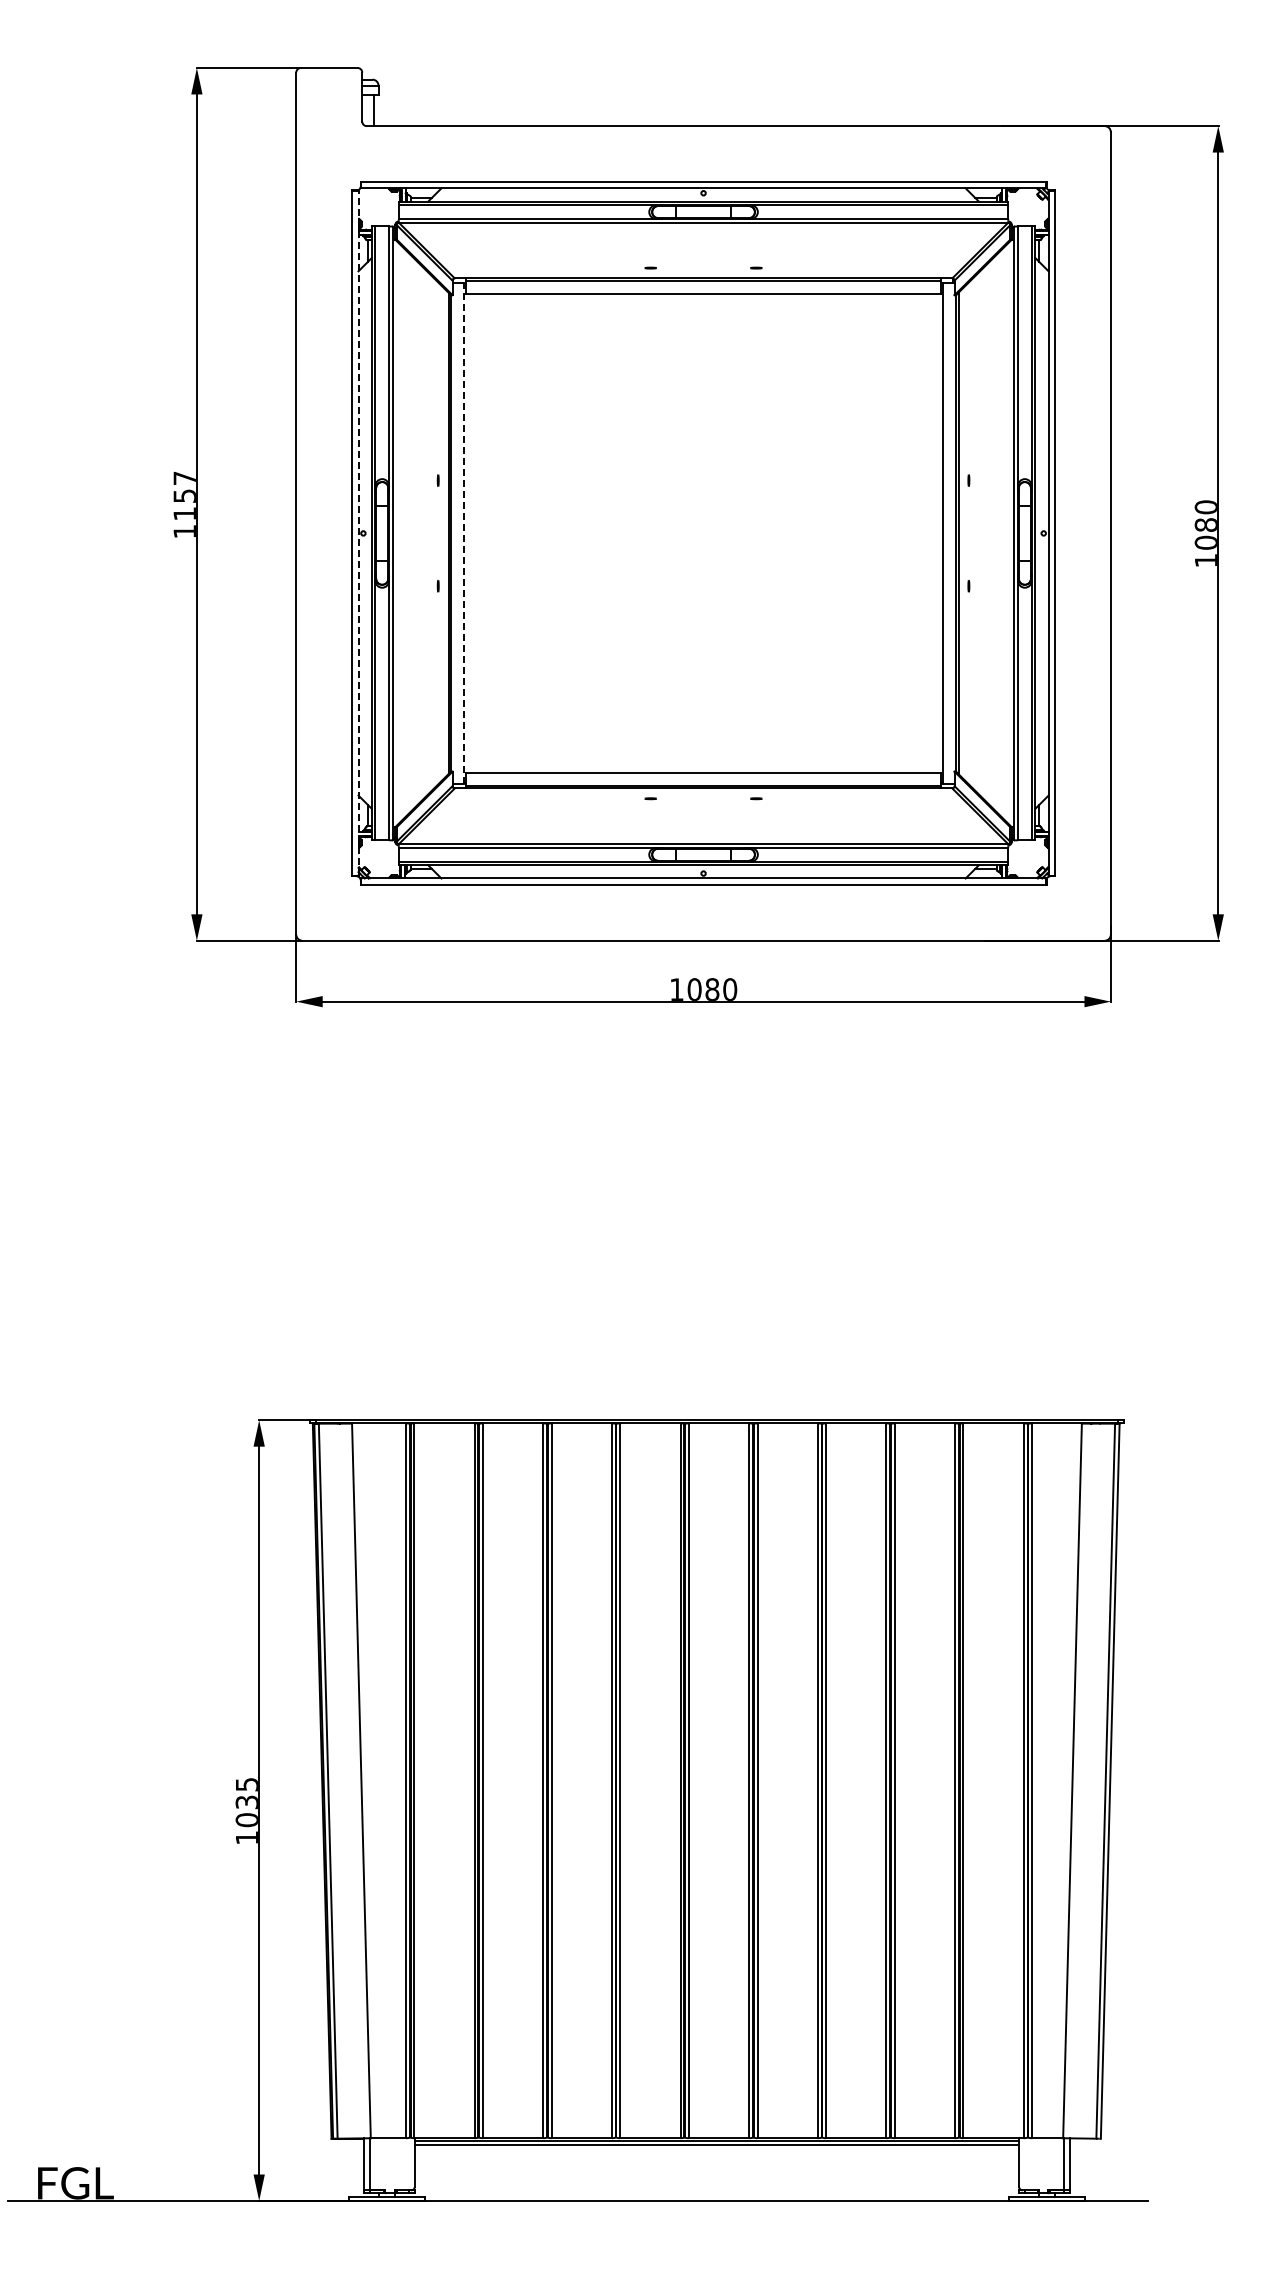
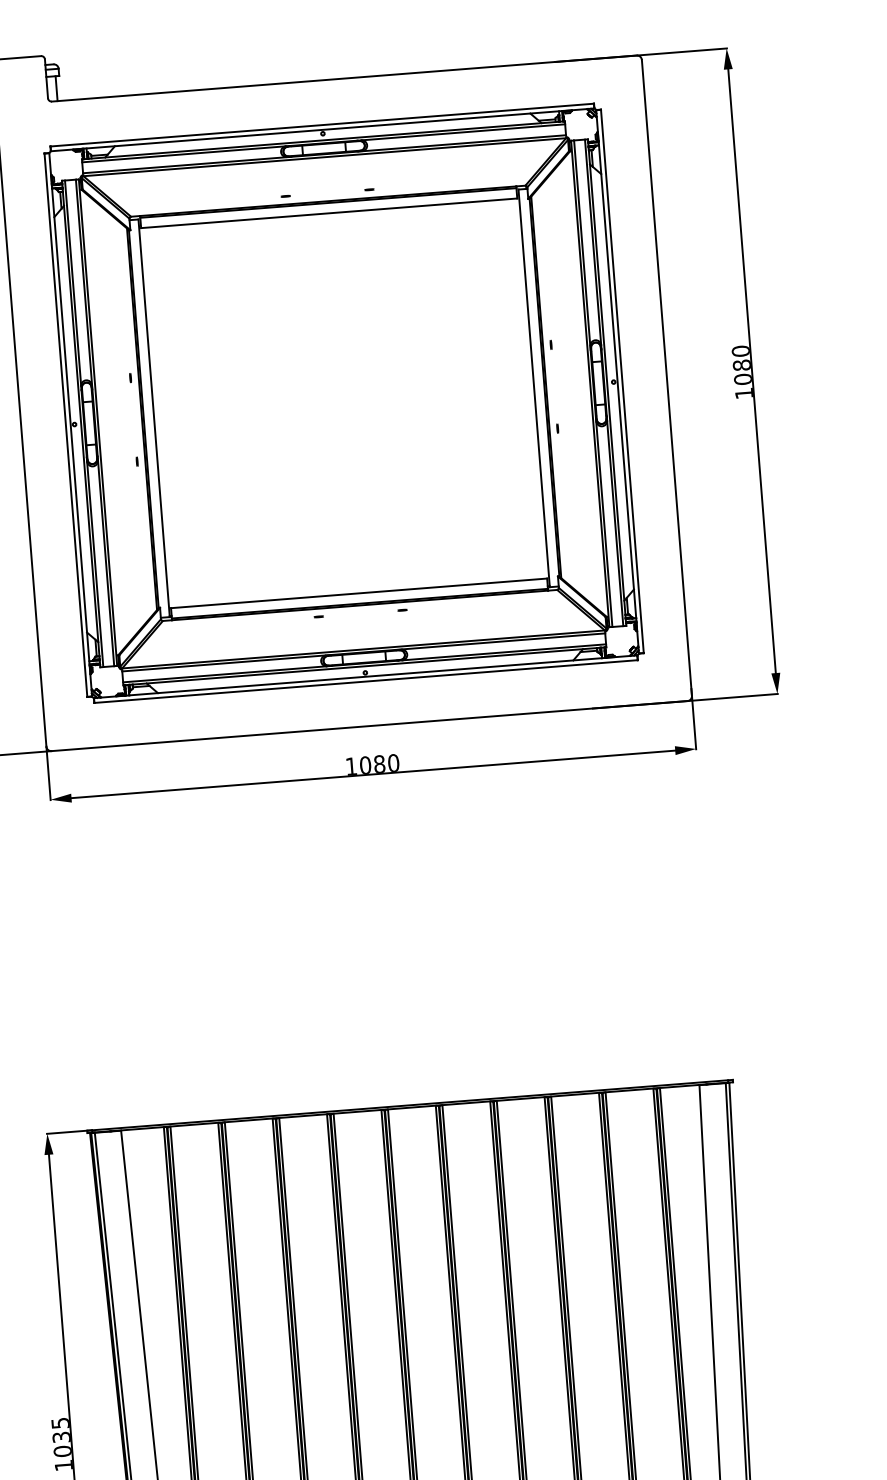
line: (358, 533) -> (70, 424), dashed -> solid
line: (463, 533) -> (153, 418), dashed -> solid

